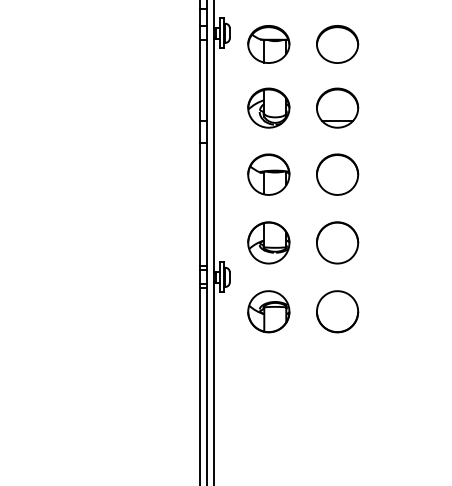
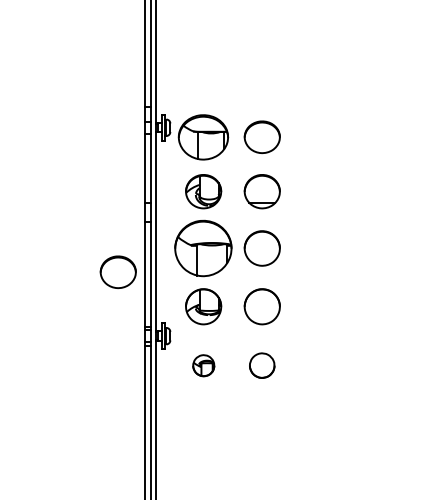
part: (268, 43) -> (203, 136), size x1.4
part: (268, 174) -> (203, 248), size x1.6
part: (167, 201) -> (117, 271), added
part: (268, 311) -> (203, 365), size x0.6
part: (336, 311) -> (261, 365), size x0.7

